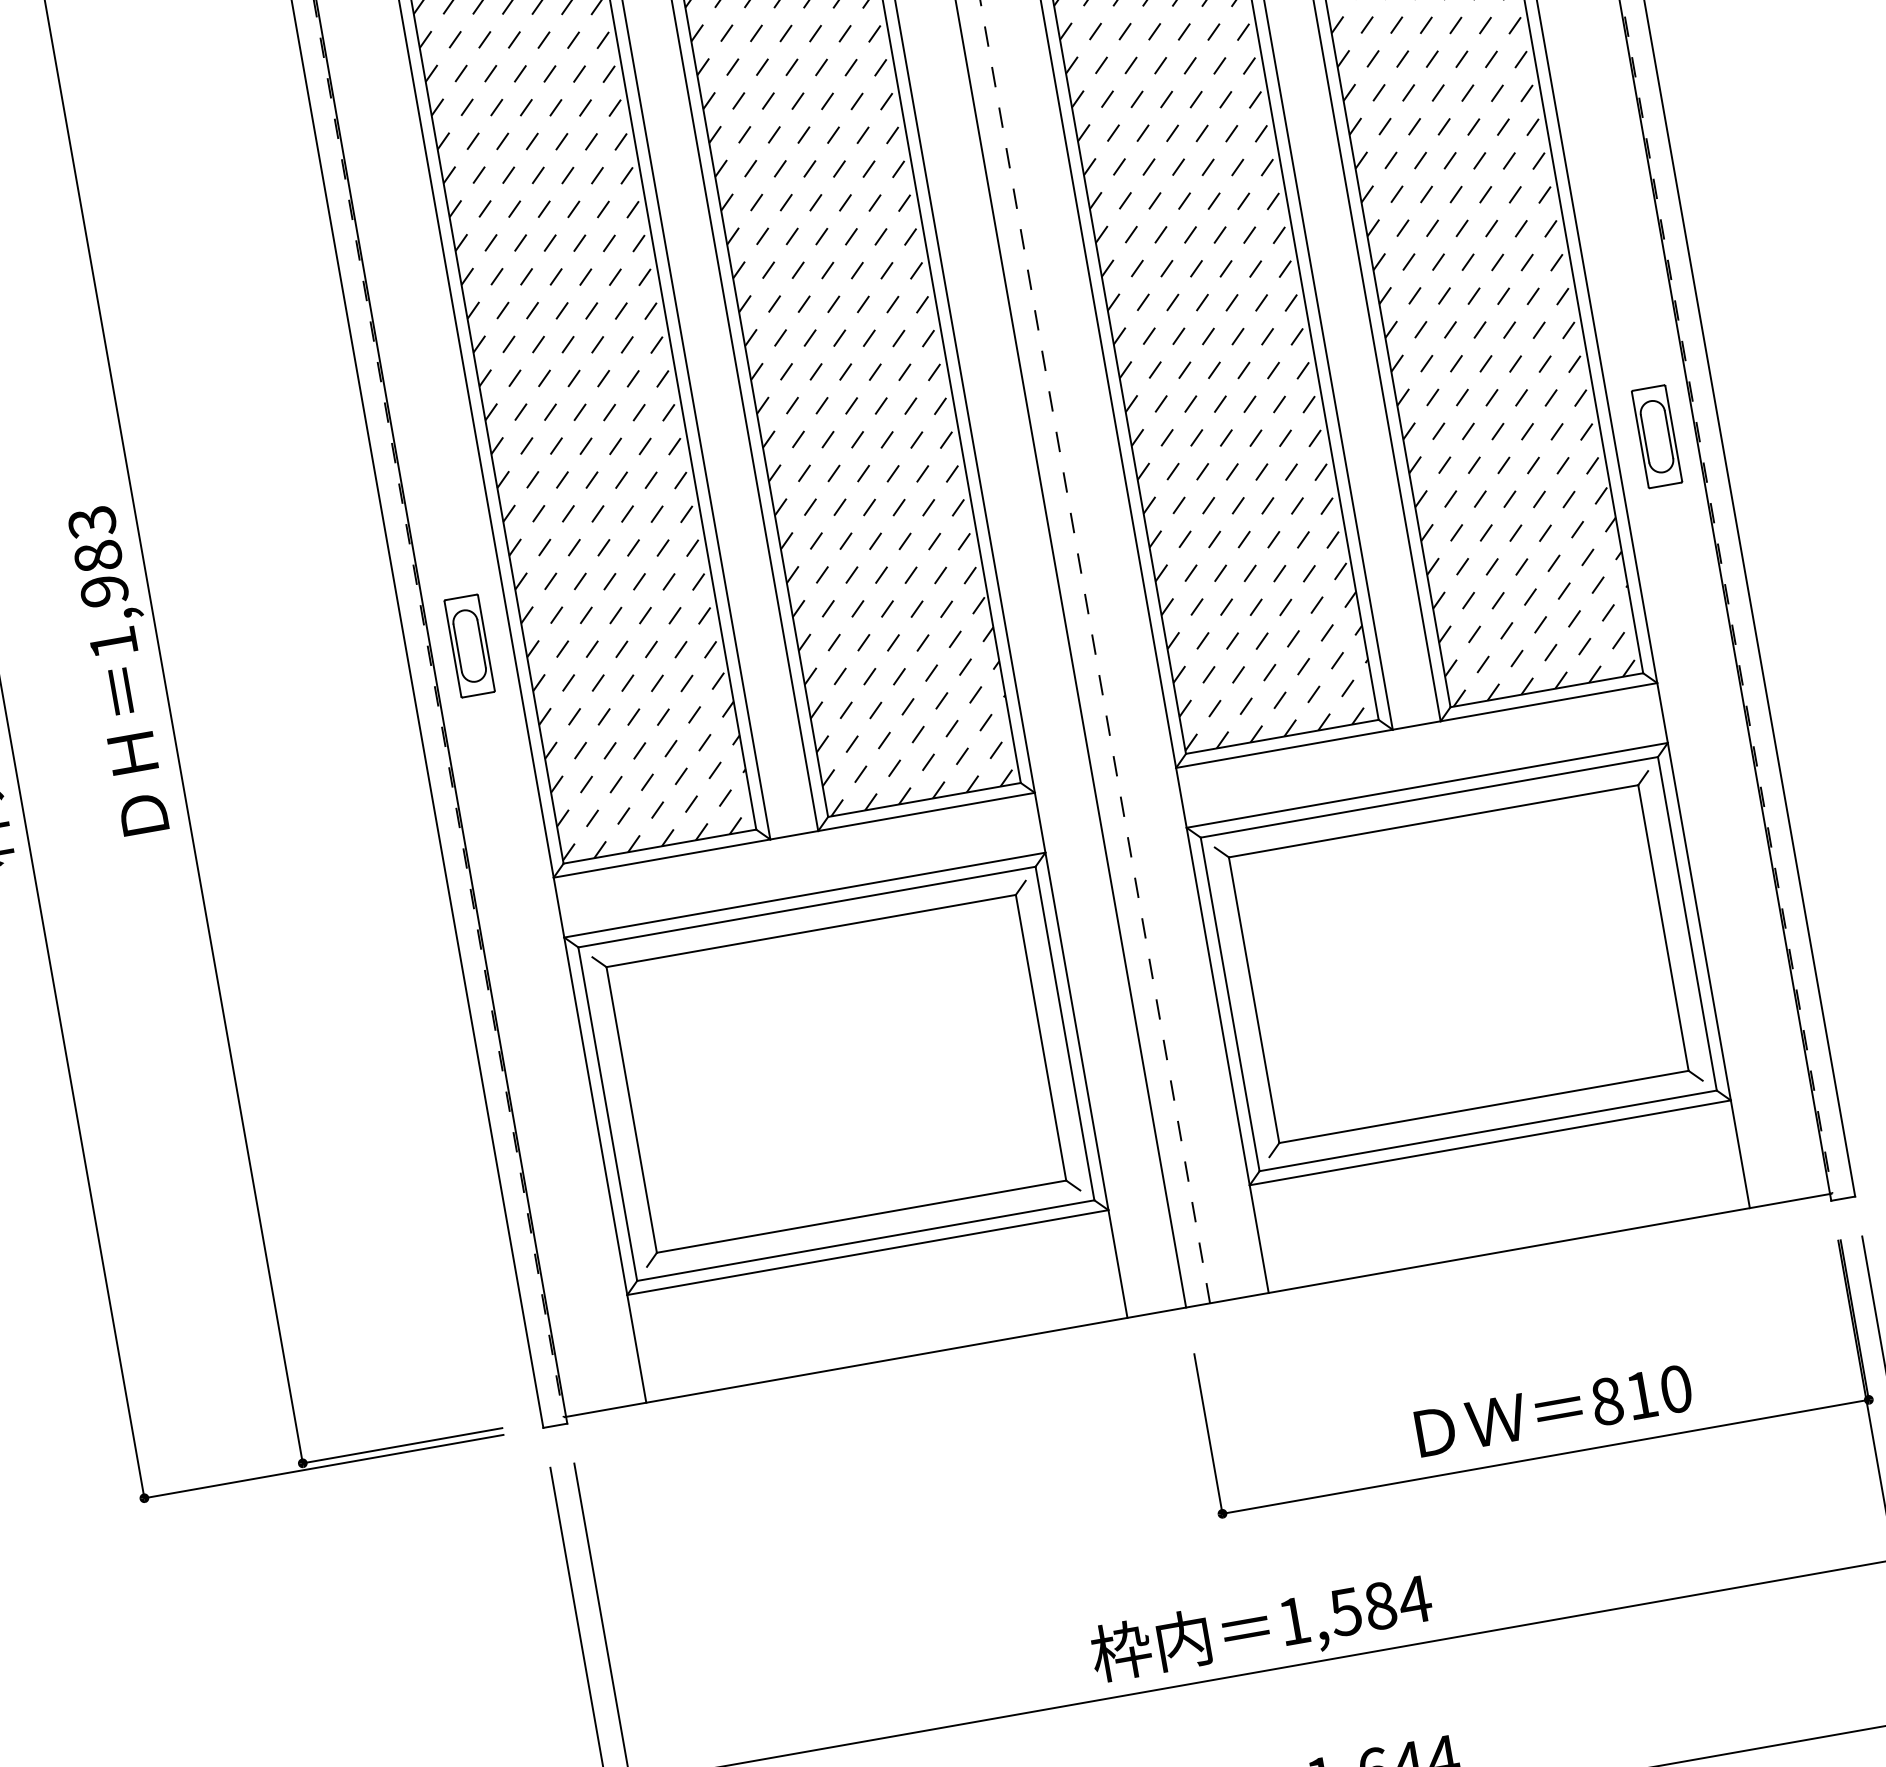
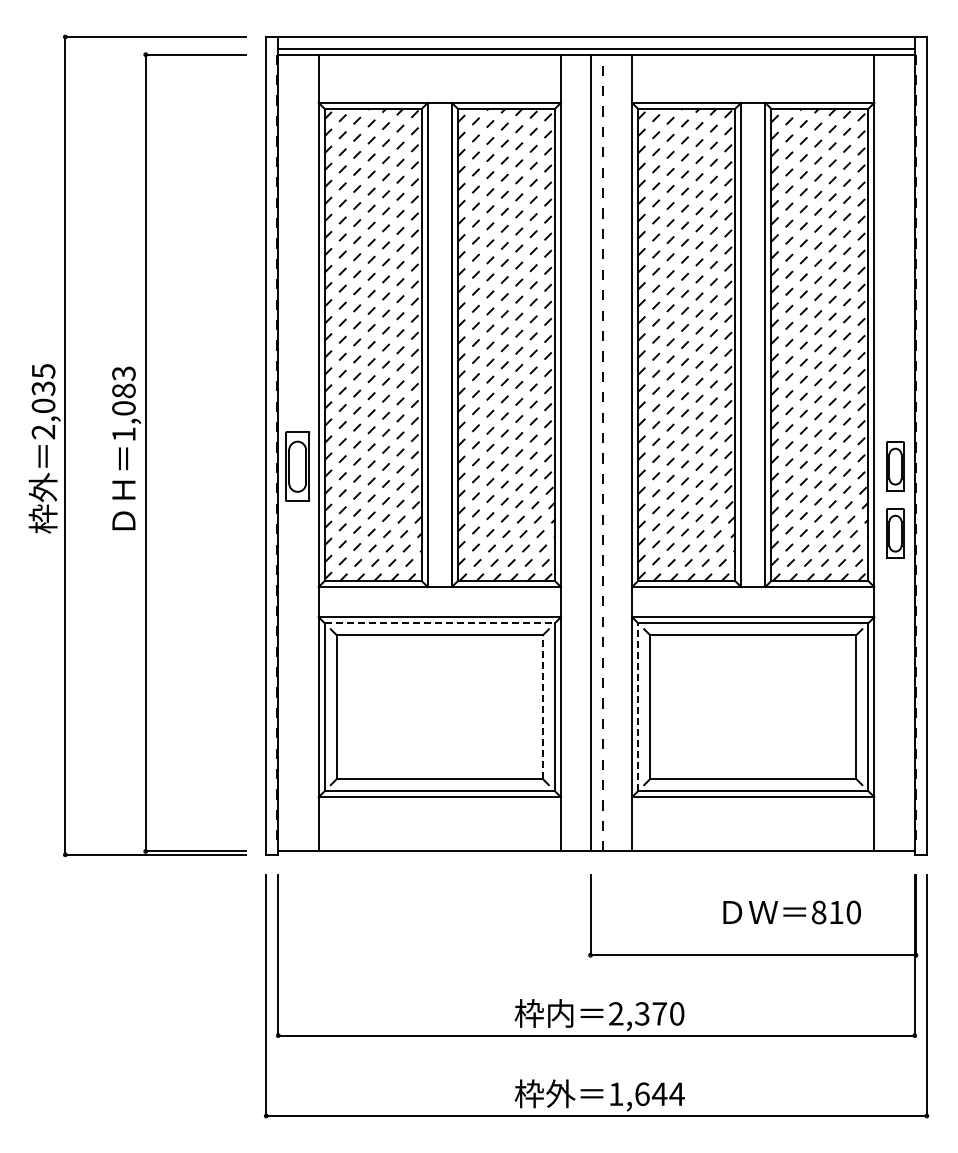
part: (1680, 569) -> (895, 533), added
text: (103, 591) -> (123, 408), 1,983 -> 1,083
part: (469, 645) -> (297, 466), size x1.4
line: (808, 907) -> (440, 623), solid -> dashed
line: (1231, 1004) -> (638, 707), solid -> dashed
line: (1040, 1038) -> (542, 707), solid -> dashed
text: (1552, 1411) -> (791, 912), moved
text: (1354, 1609) -> (646, 1013), 1,584 -> 2,370

